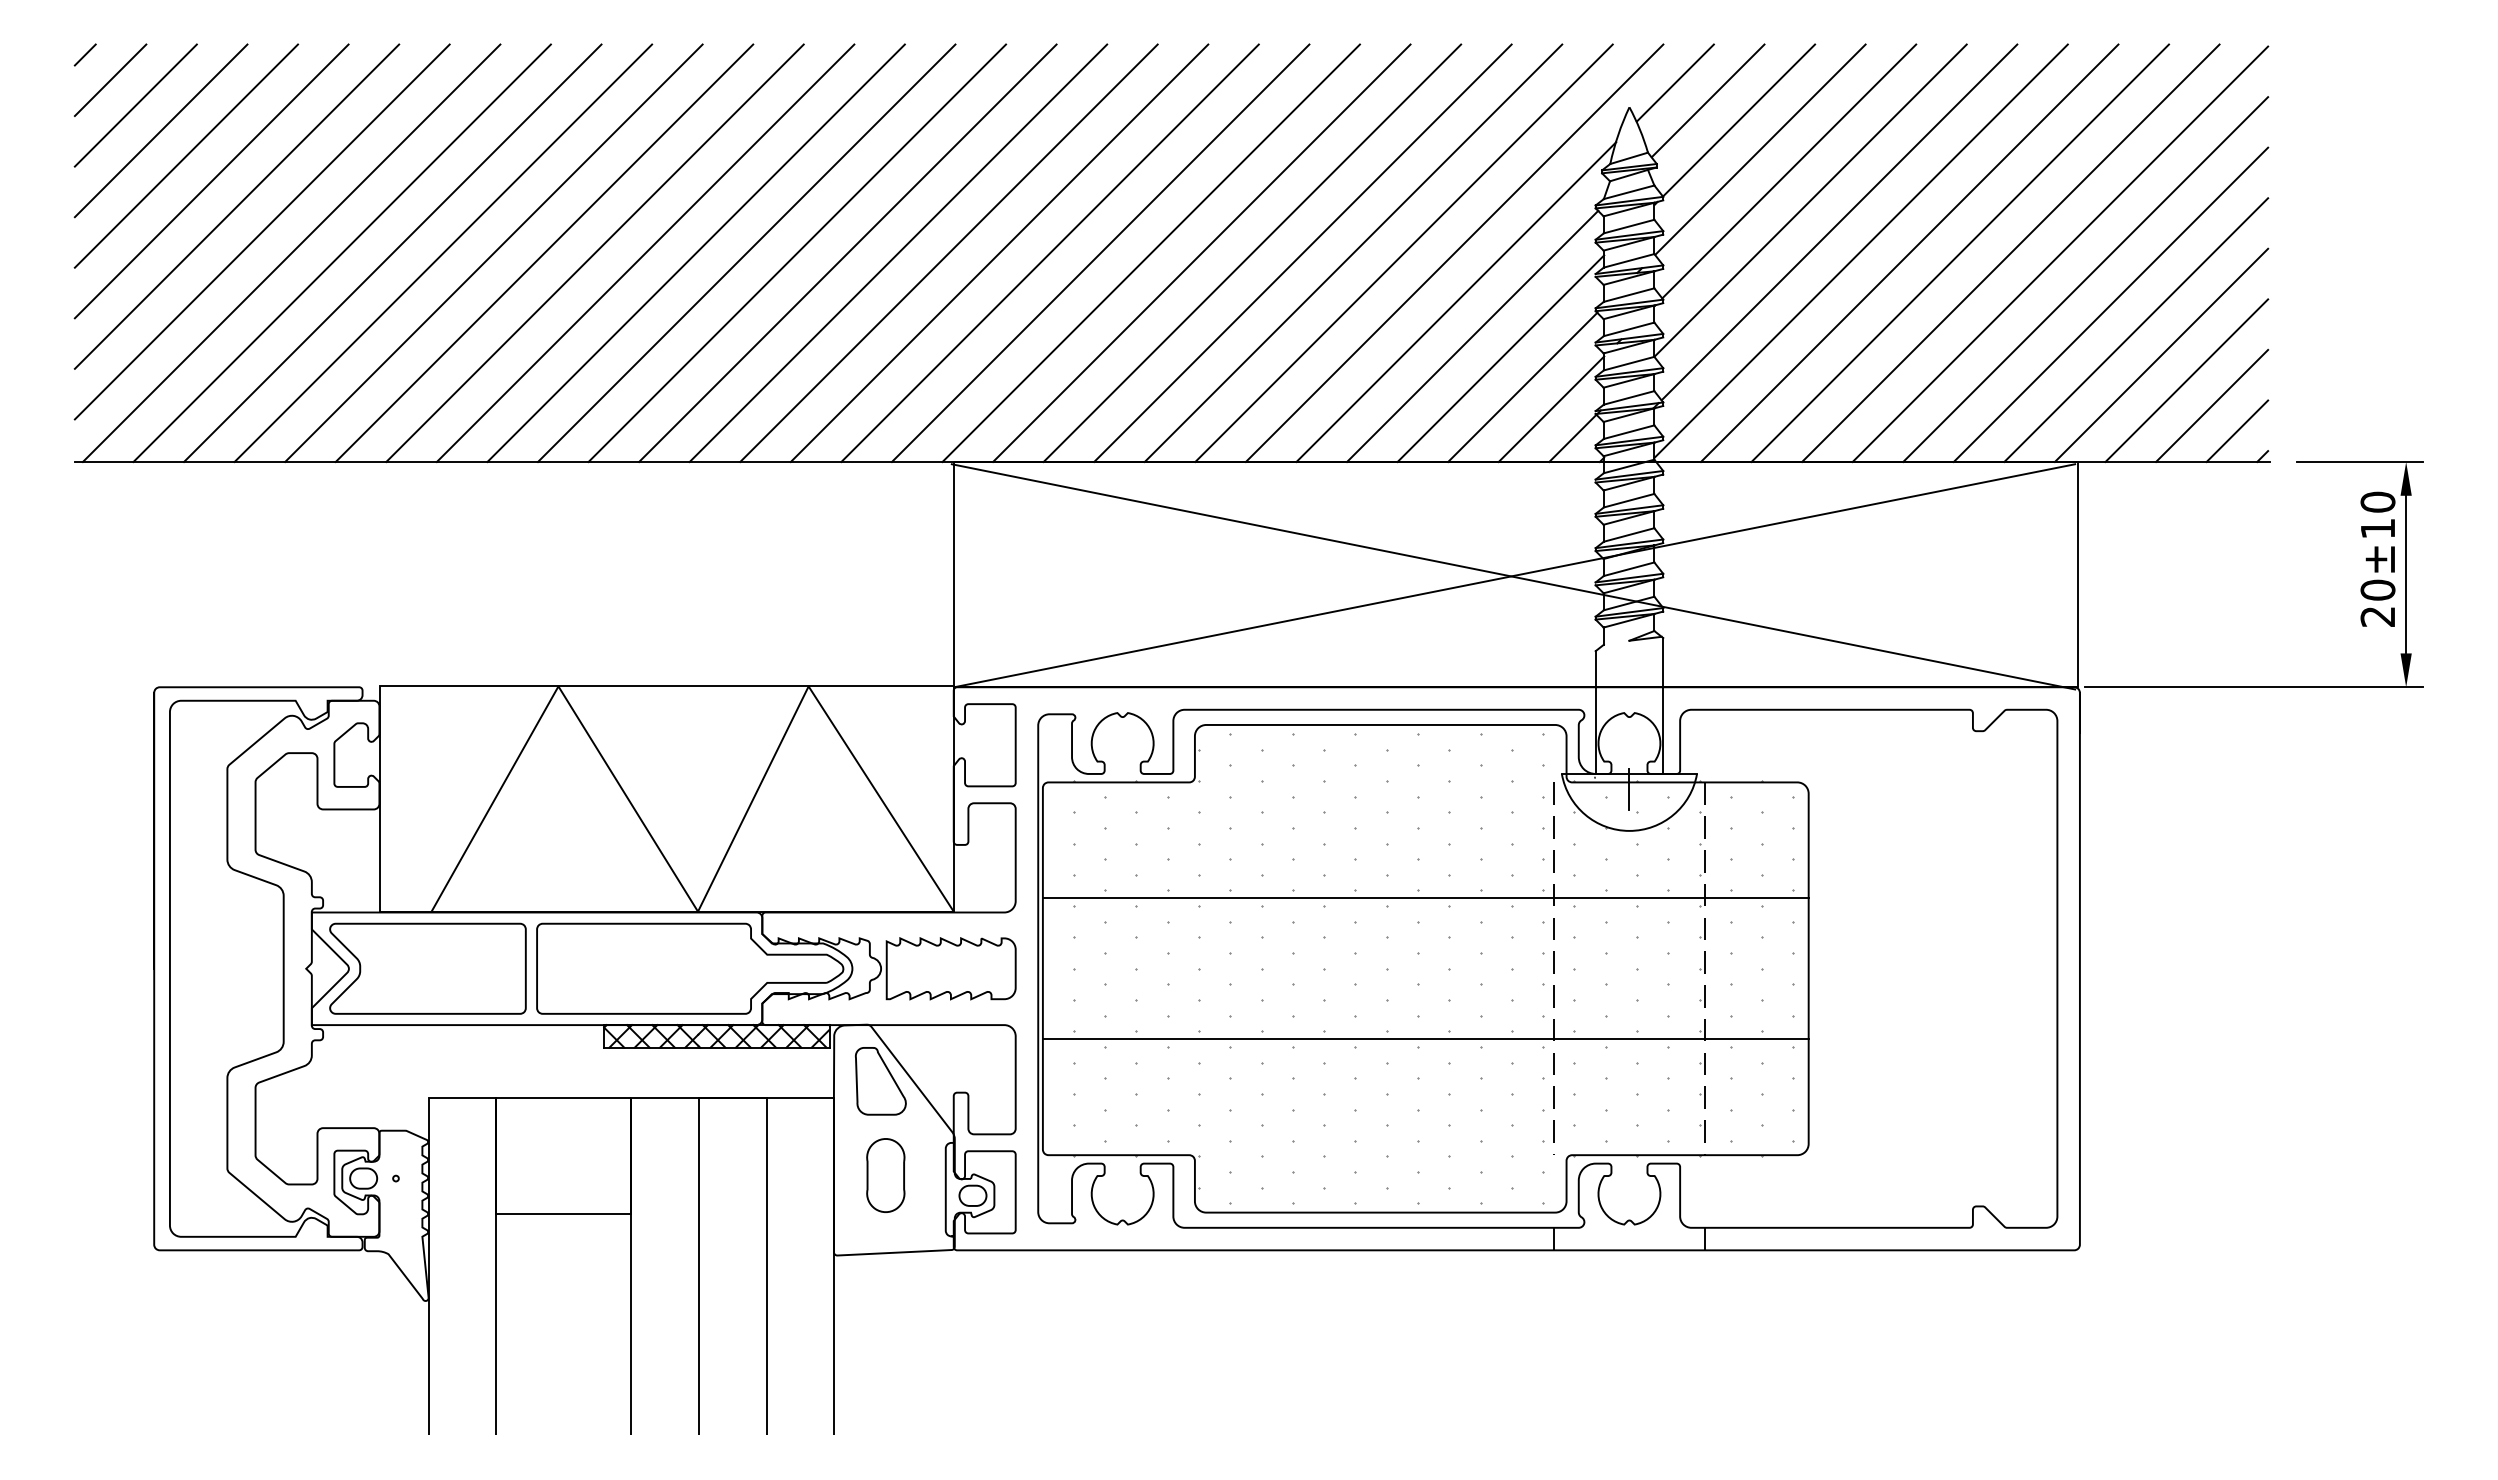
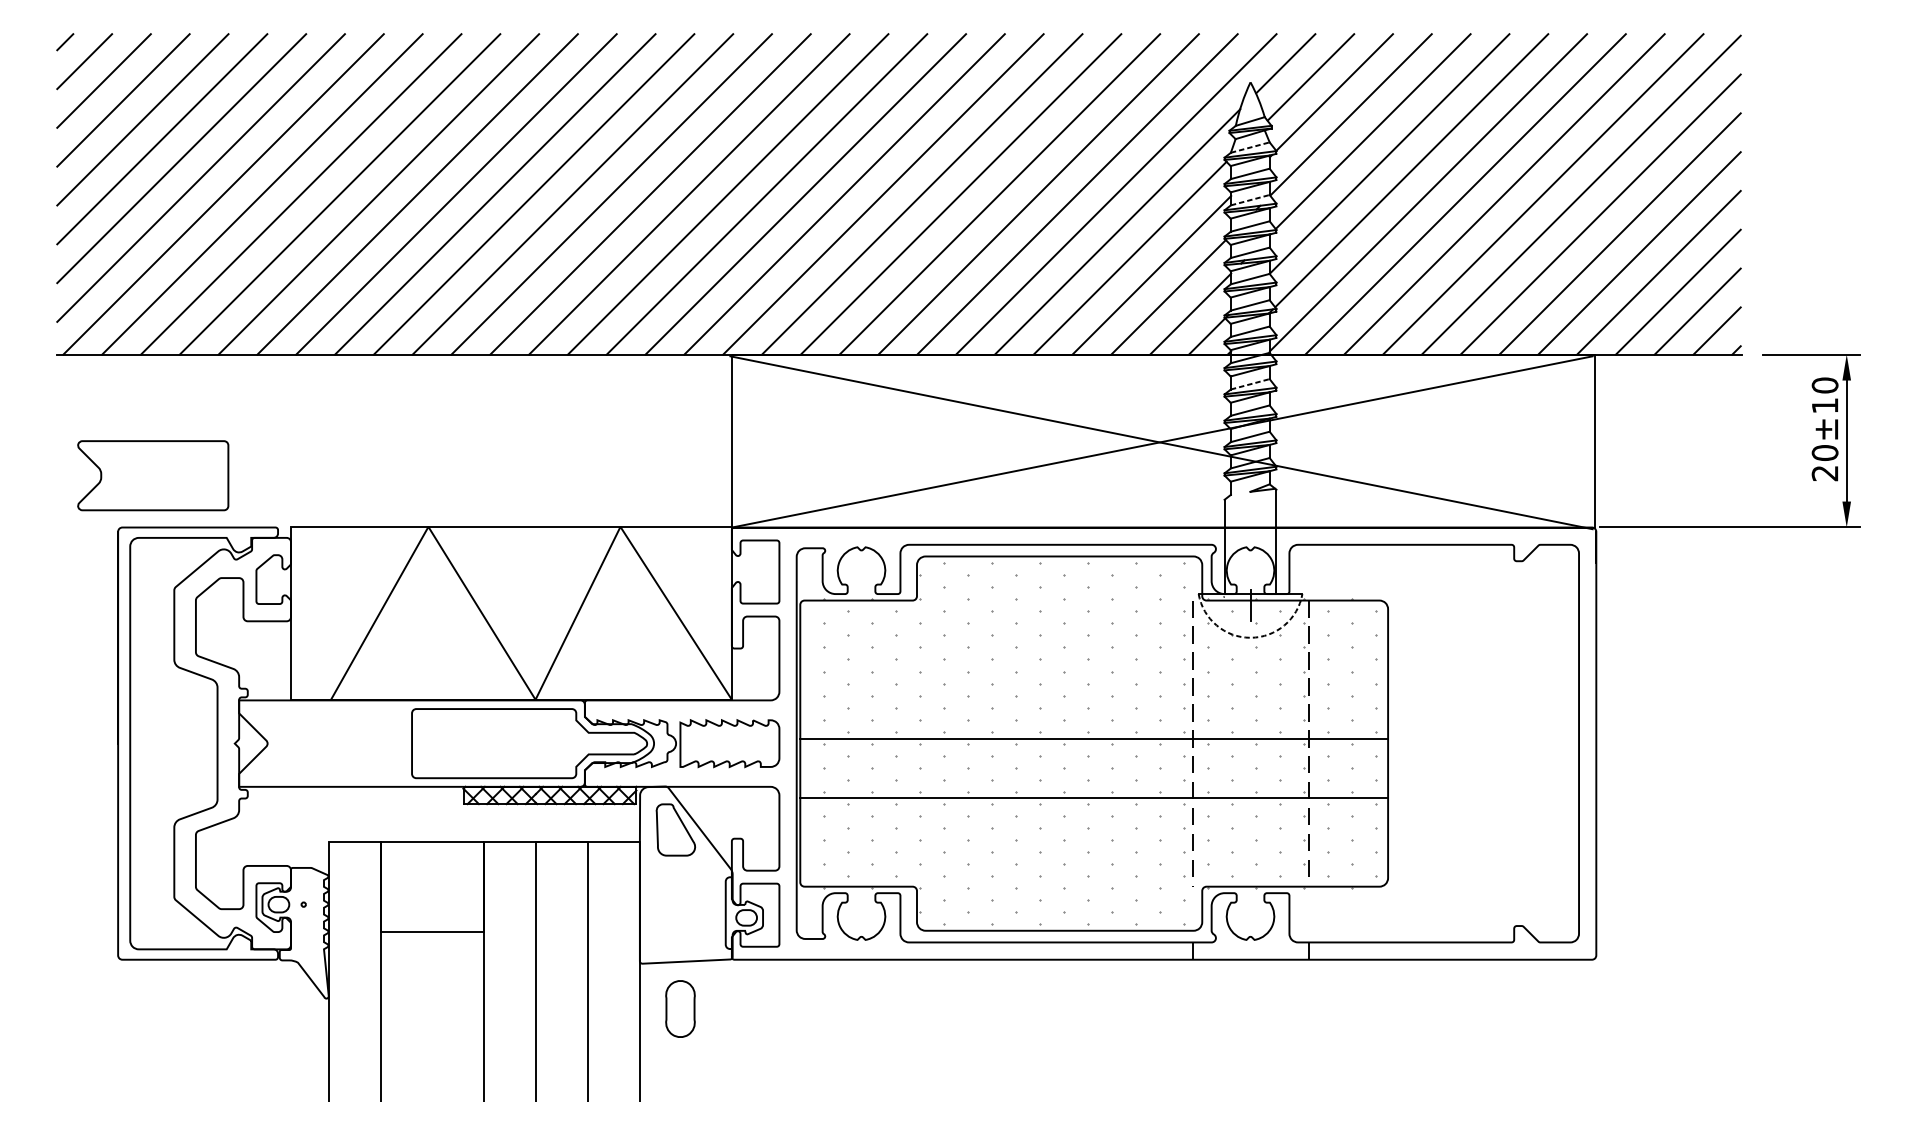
line: (1629, 192) -> (1250, 147), solid -> dashed
line: (1629, 260) -> (1250, 199), solid -> dashed
line: (1629, 500) -> (1250, 384), solid -> dashed
arc: (1629, 830) -> (1250, 637), solid -> dashed
line: (1425, 898) -> (1093, 738), moved
part: (427, 968) -> (152, 475), moved
part: (885, 1175) -> (680, 1008), moved

